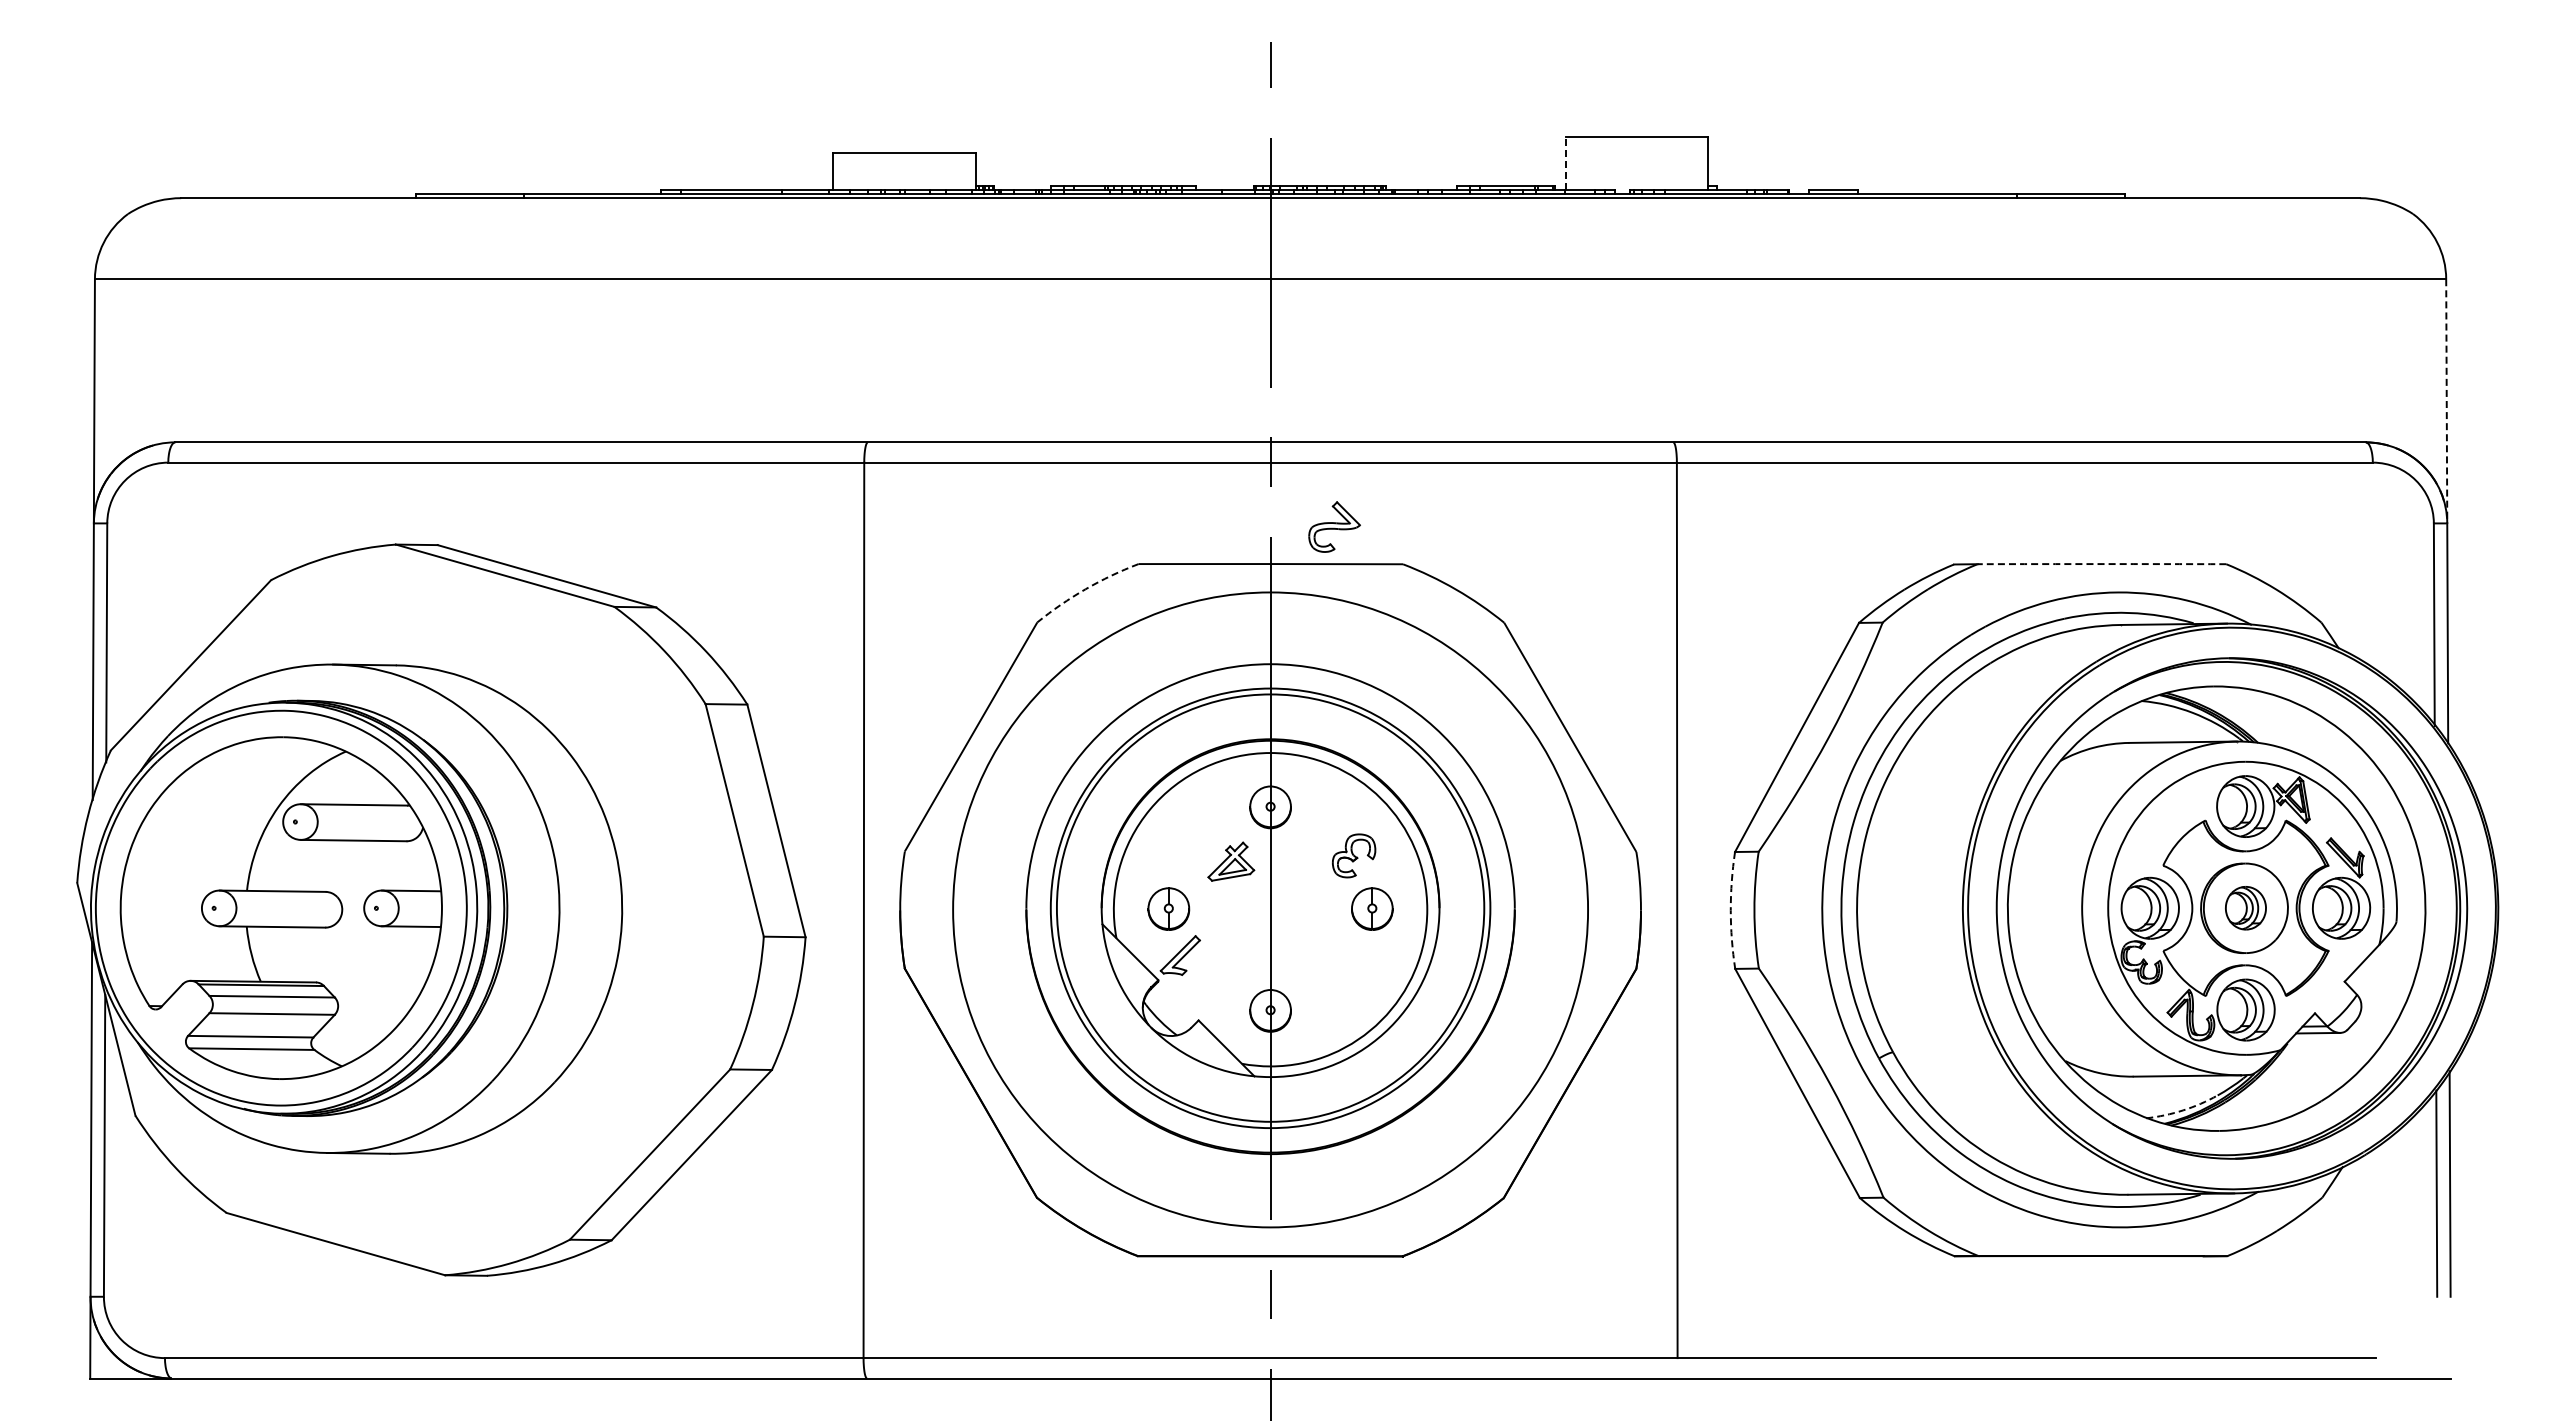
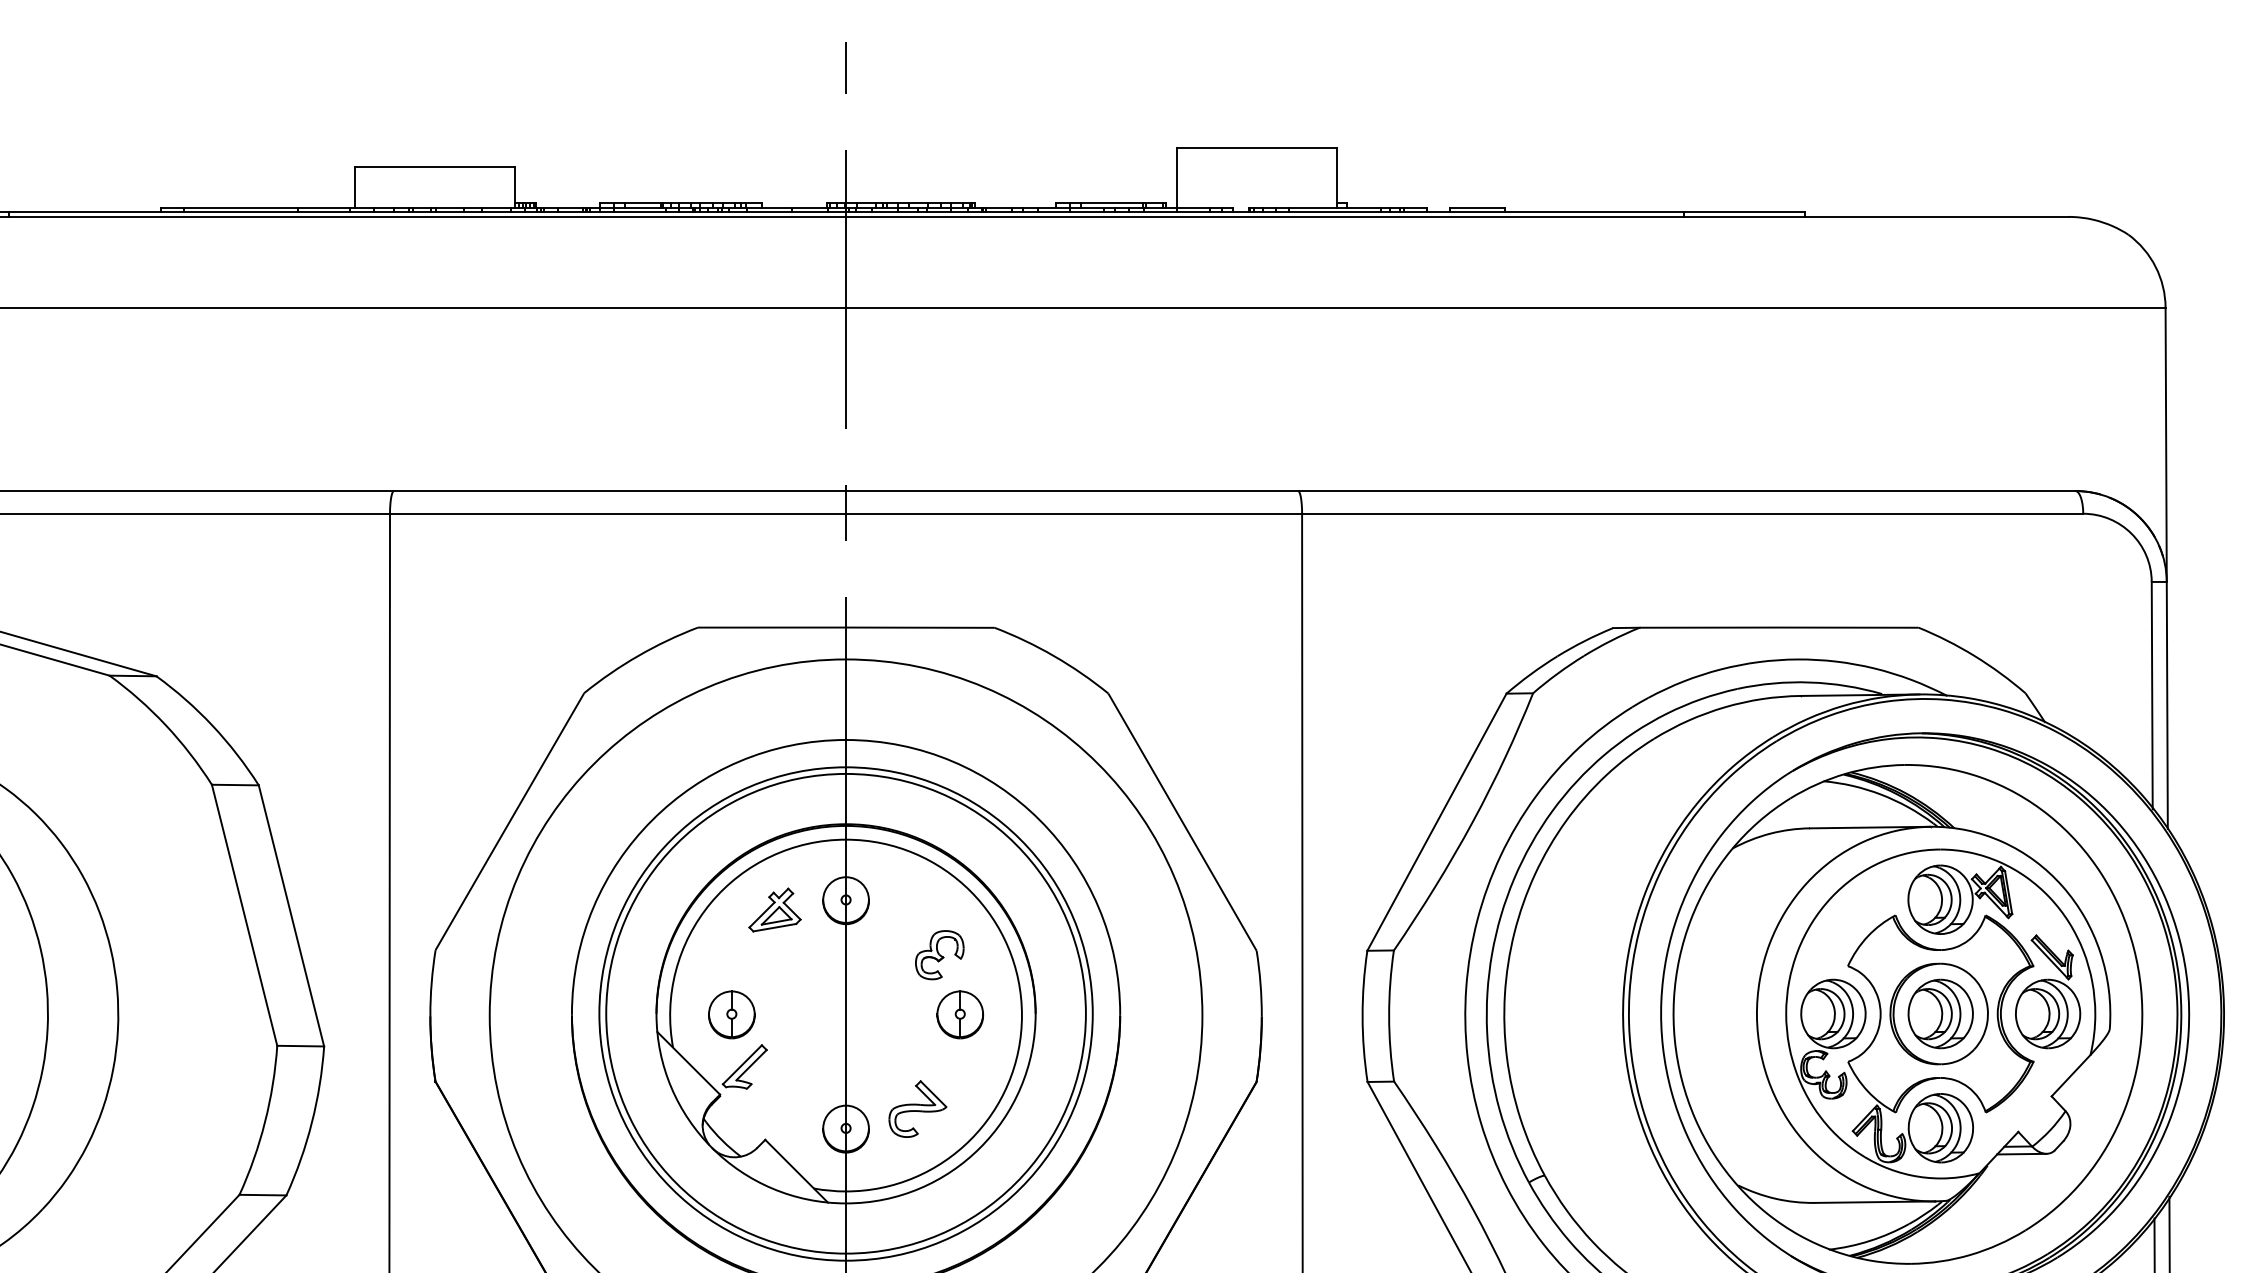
line: (1565, 163) -> (1177, 177), dashed -> solid
line: (2446, 401) -> (2165, 445), dashed -> solid
part: (1334, 526) -> (917, 1108), moved
arc: (2102, 564) -> (1779, 628), dashed -> solid
arc: (1085, 589) -> (638, 656), dashed -> solid
part: (1231, 861) -> (775, 909), moved
part: (2245, 907) -> (1940, 1013), size x1.43
arc: (1730, 910) -> (1362, 1016), dashed -> solid
arc: (2183, 1110) -> (1870, 1240), dashed -> solid

